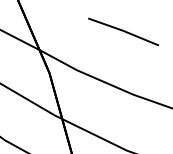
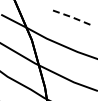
line: (124, 31) -> (72, 17), solid -> dashed

